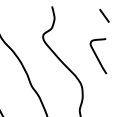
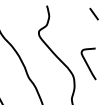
curve: (97, 56) -> (87, 64), moved

